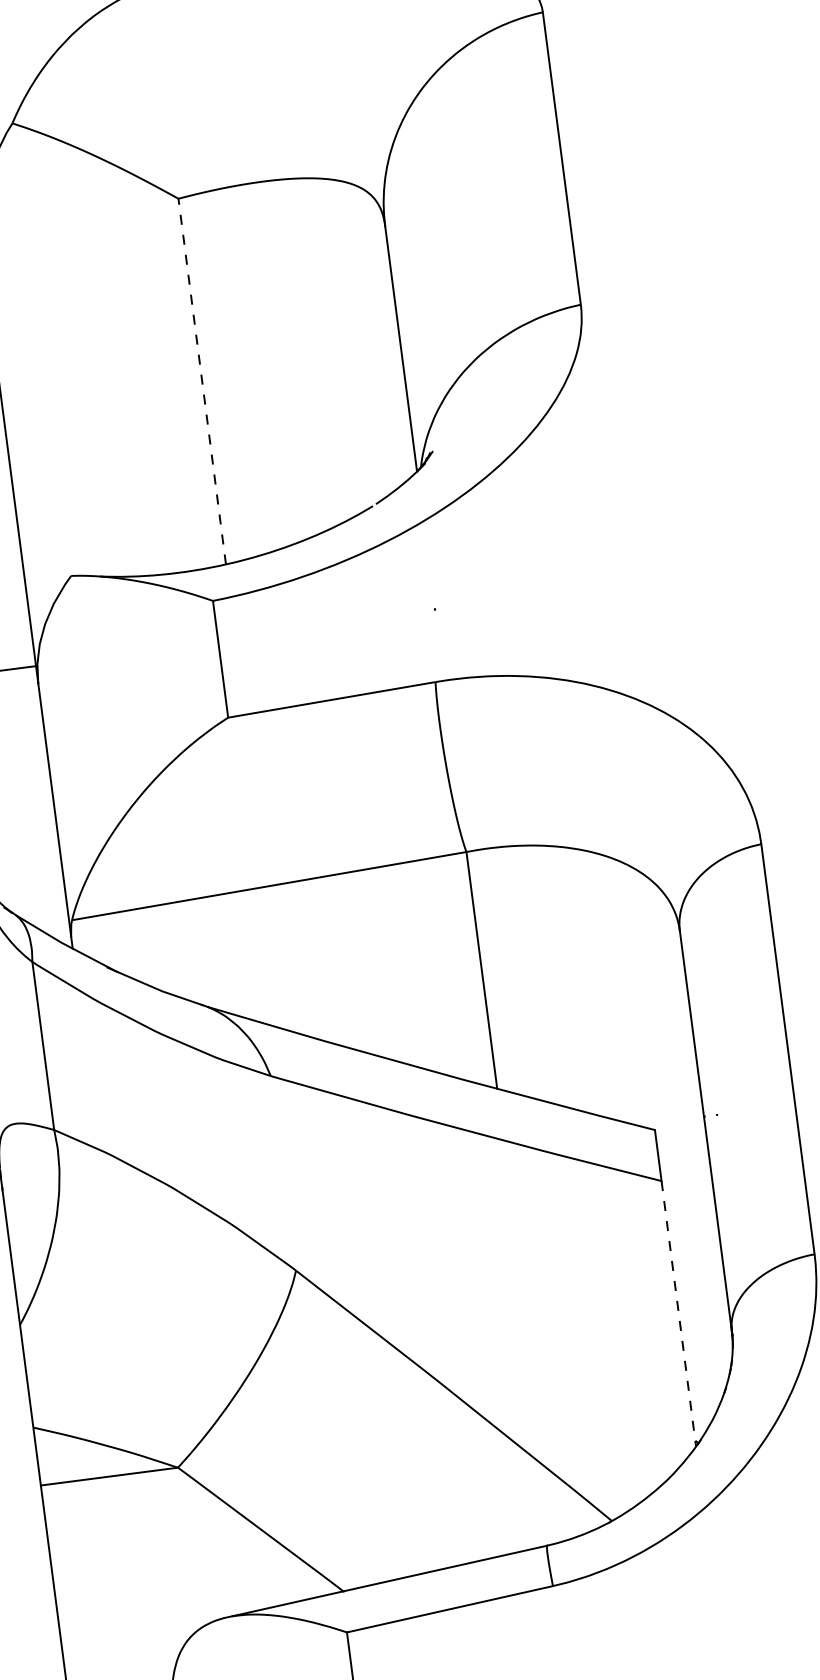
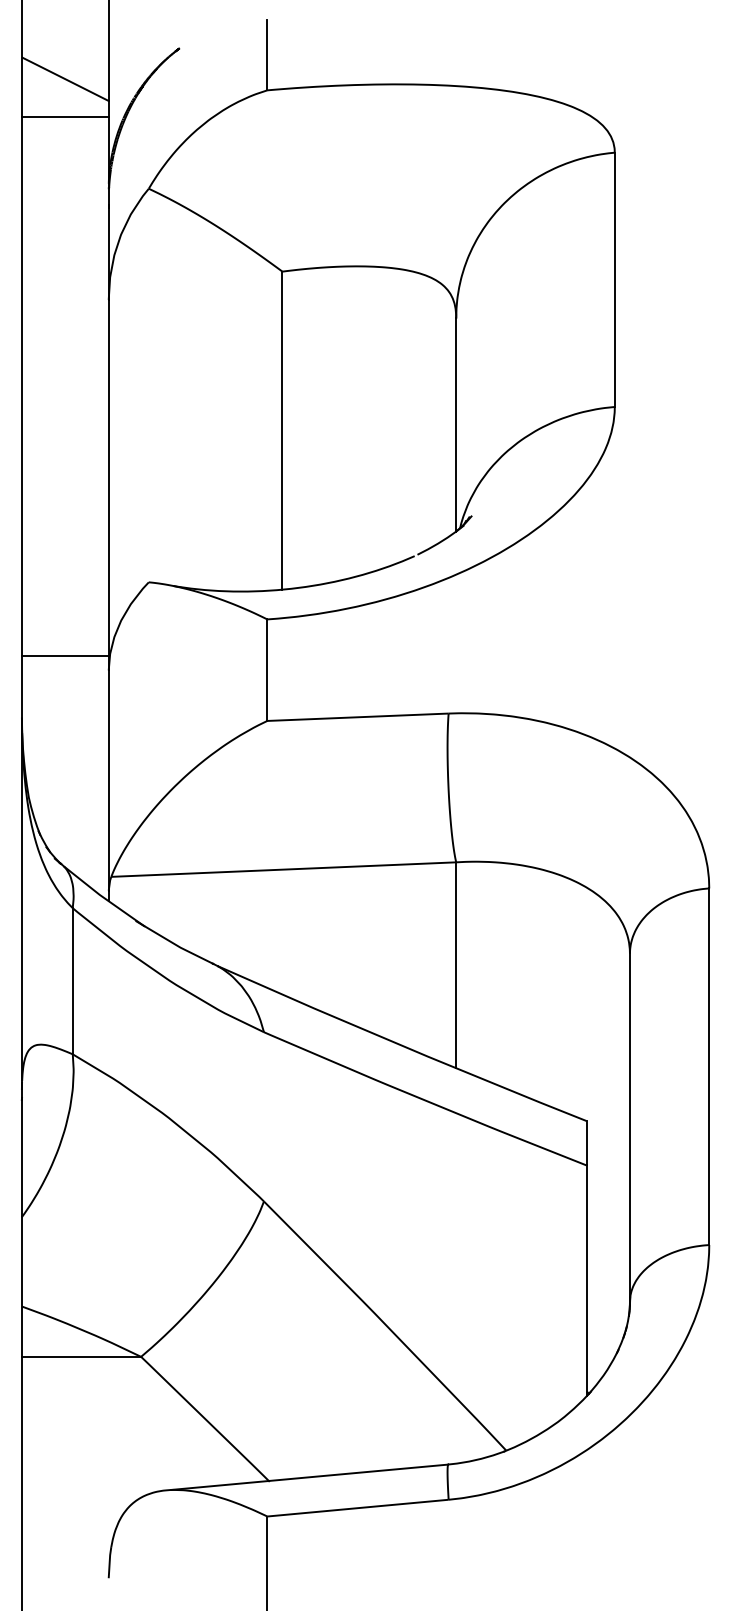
line: (202, 381) -> (282, 430), dashed -> solid
line: (678, 1314) -> (586, 1281), dashed -> solid

